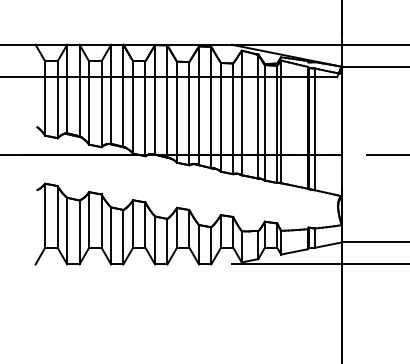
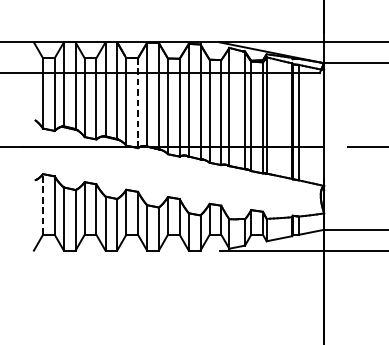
line: (145, 108) -> (138, 102), solid -> dashed
line: (45, 215) -> (43, 204), solid -> dashed

